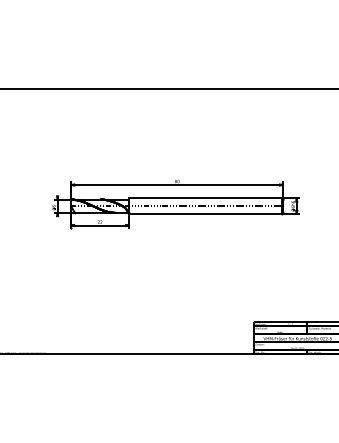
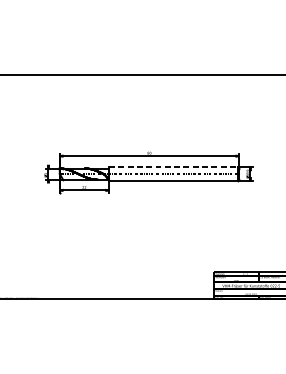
line: (206, 198) -> (174, 167), solid -> dashed

